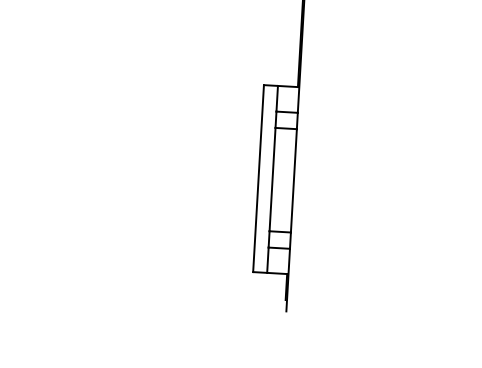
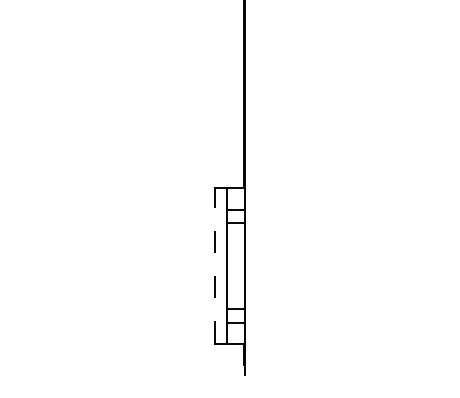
line: (258, 178) -> (215, 265), solid -> dashed

